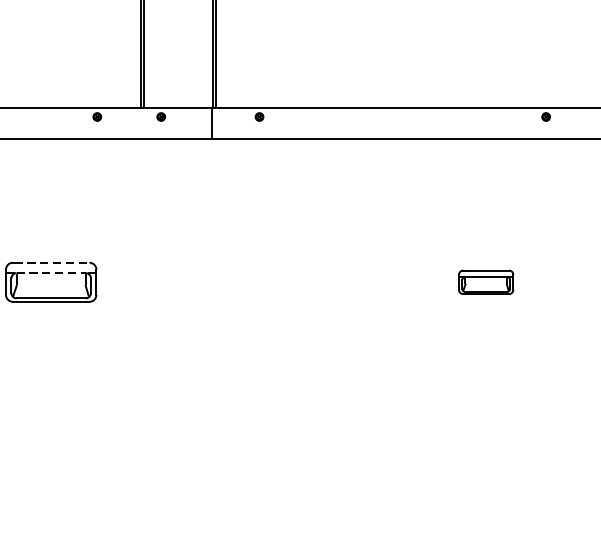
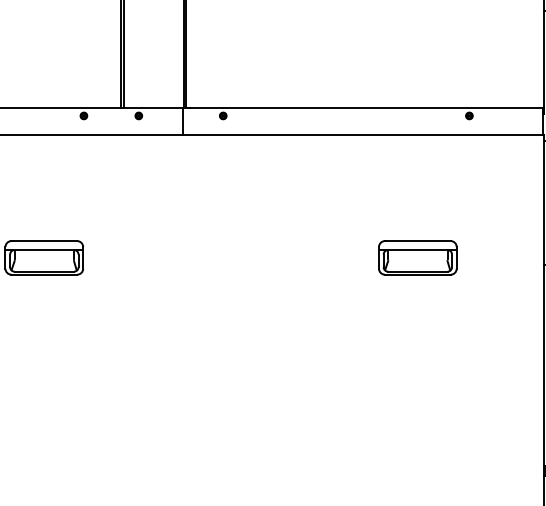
line: (52, 263) -> (45, 241), dashed -> solid
line: (51, 273) -> (44, 250), dashed -> solid
part: (485, 281) -> (417, 257), size x1.67

